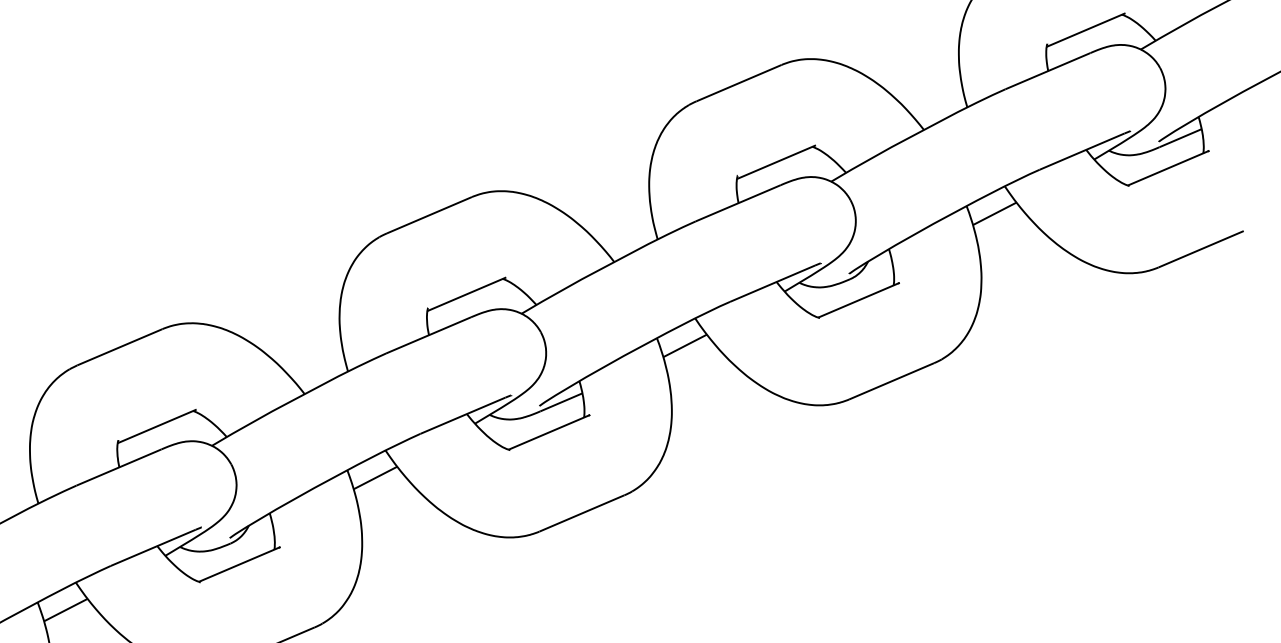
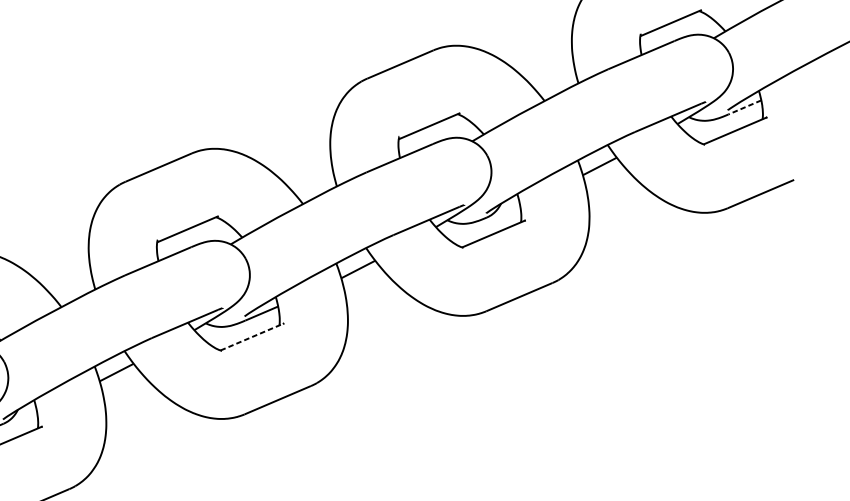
line: (1180, 138) -> (744, 107), solid -> dashed
line: (549, 432) -> (252, 337), solid -> dashed

